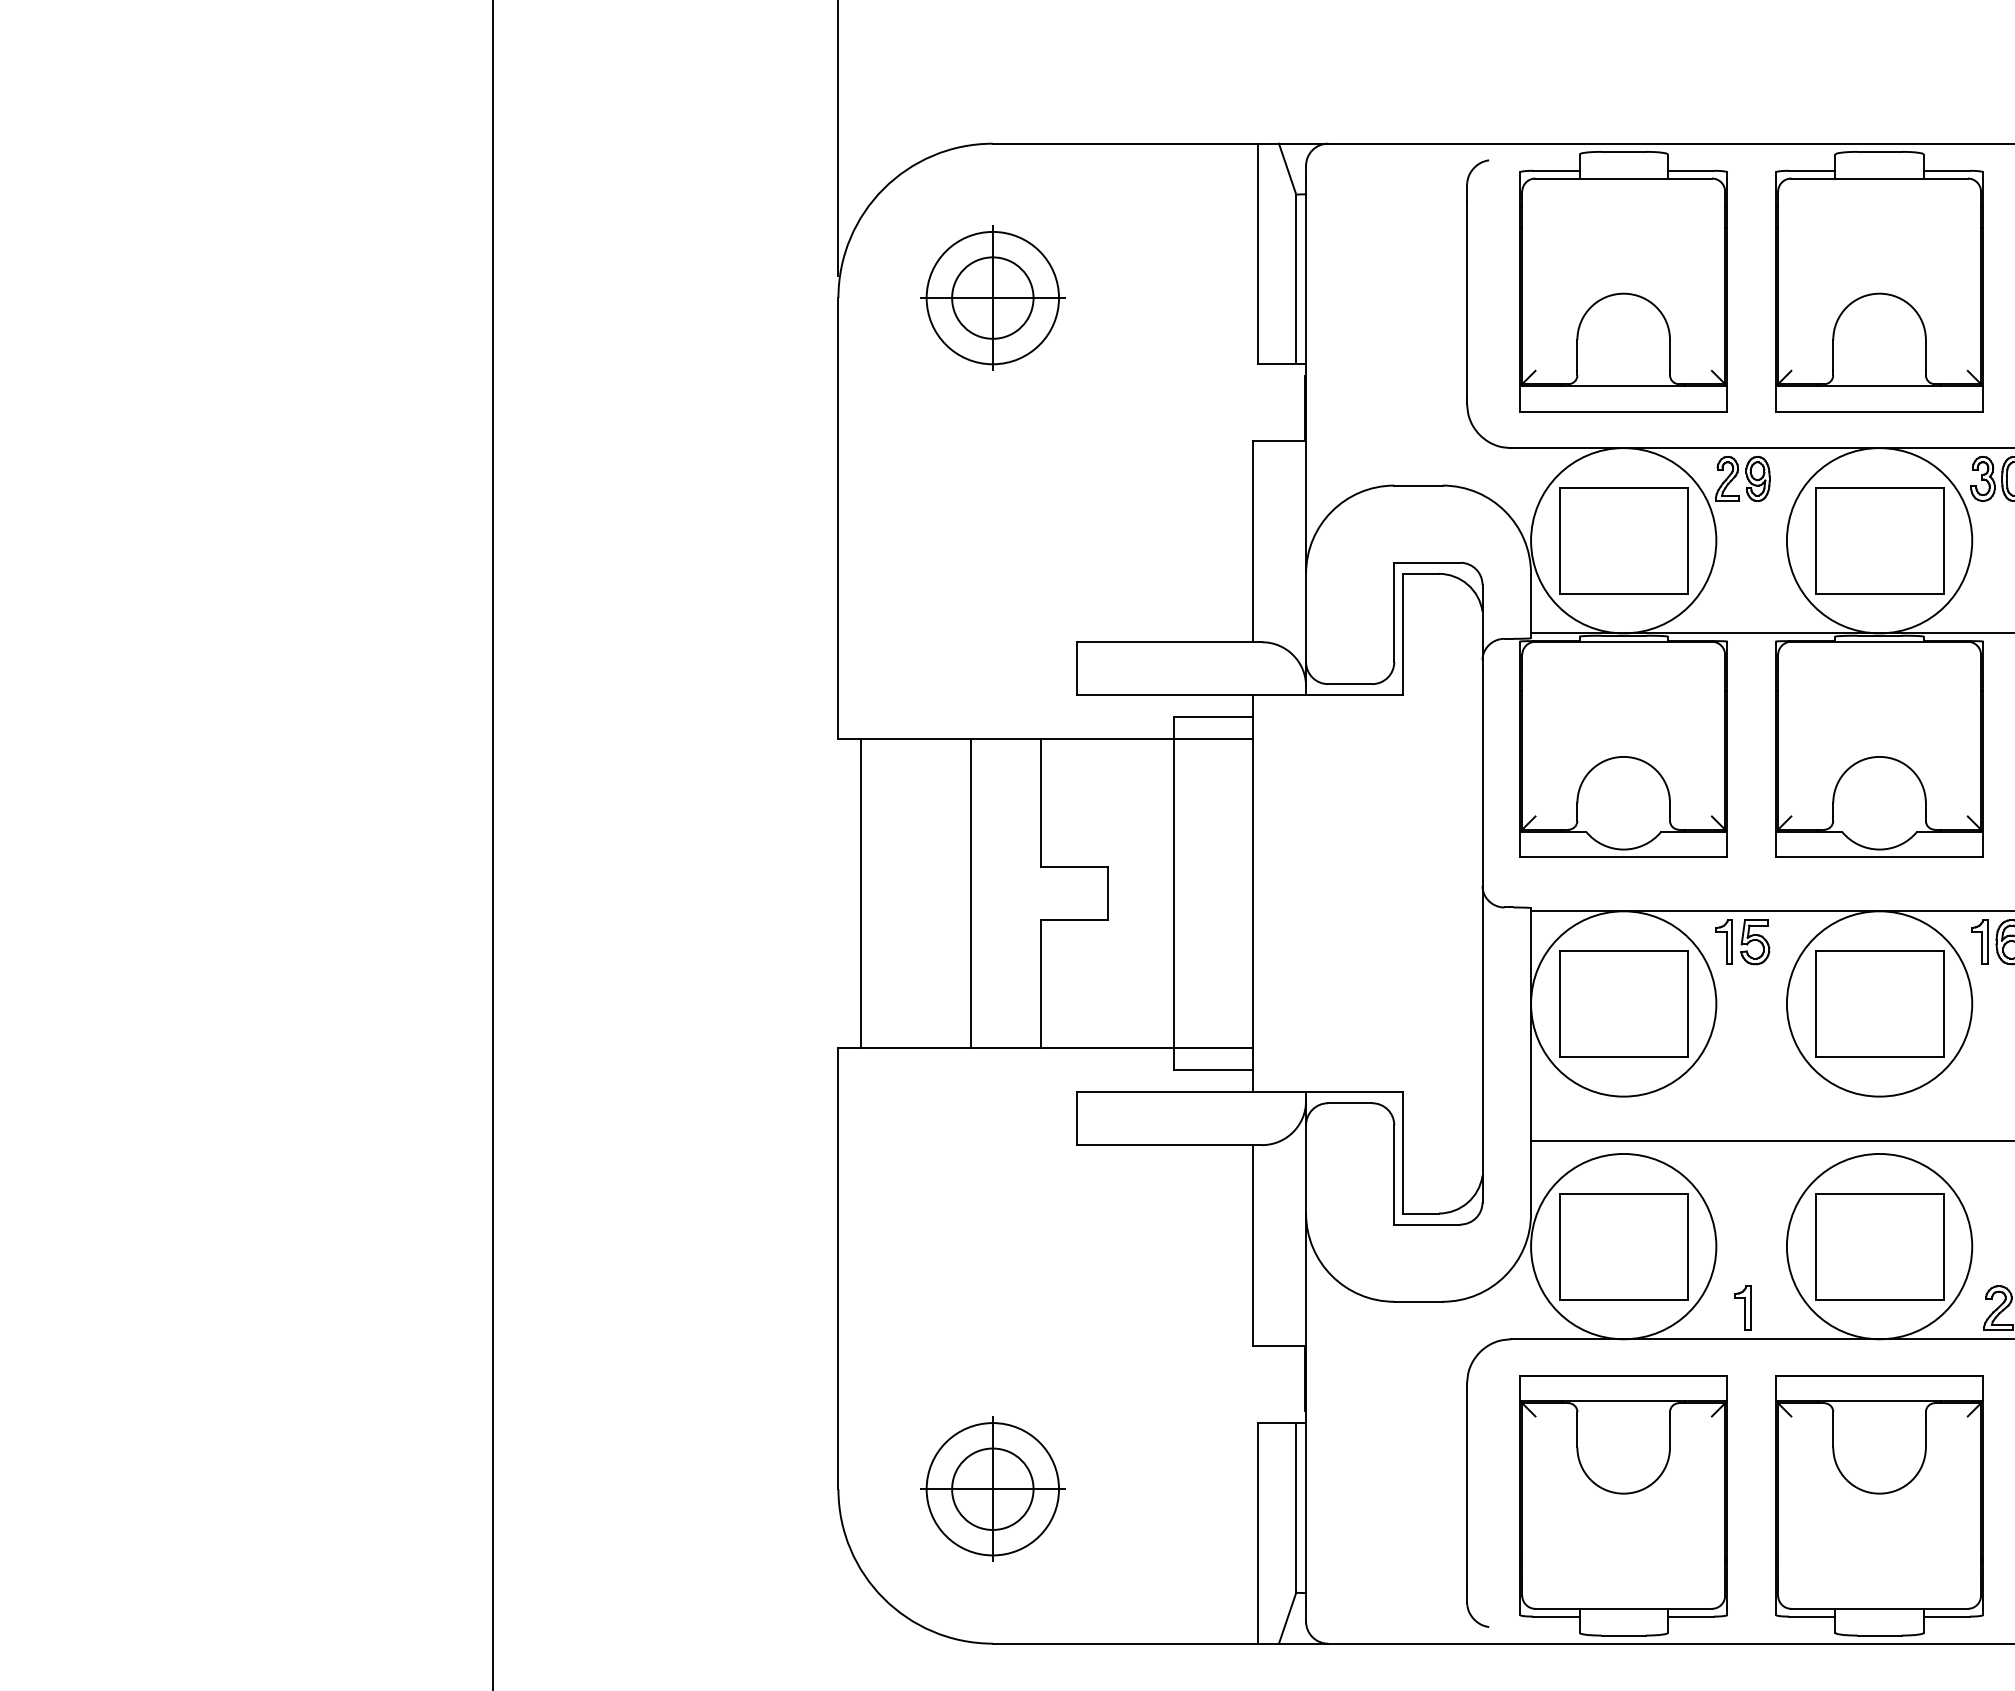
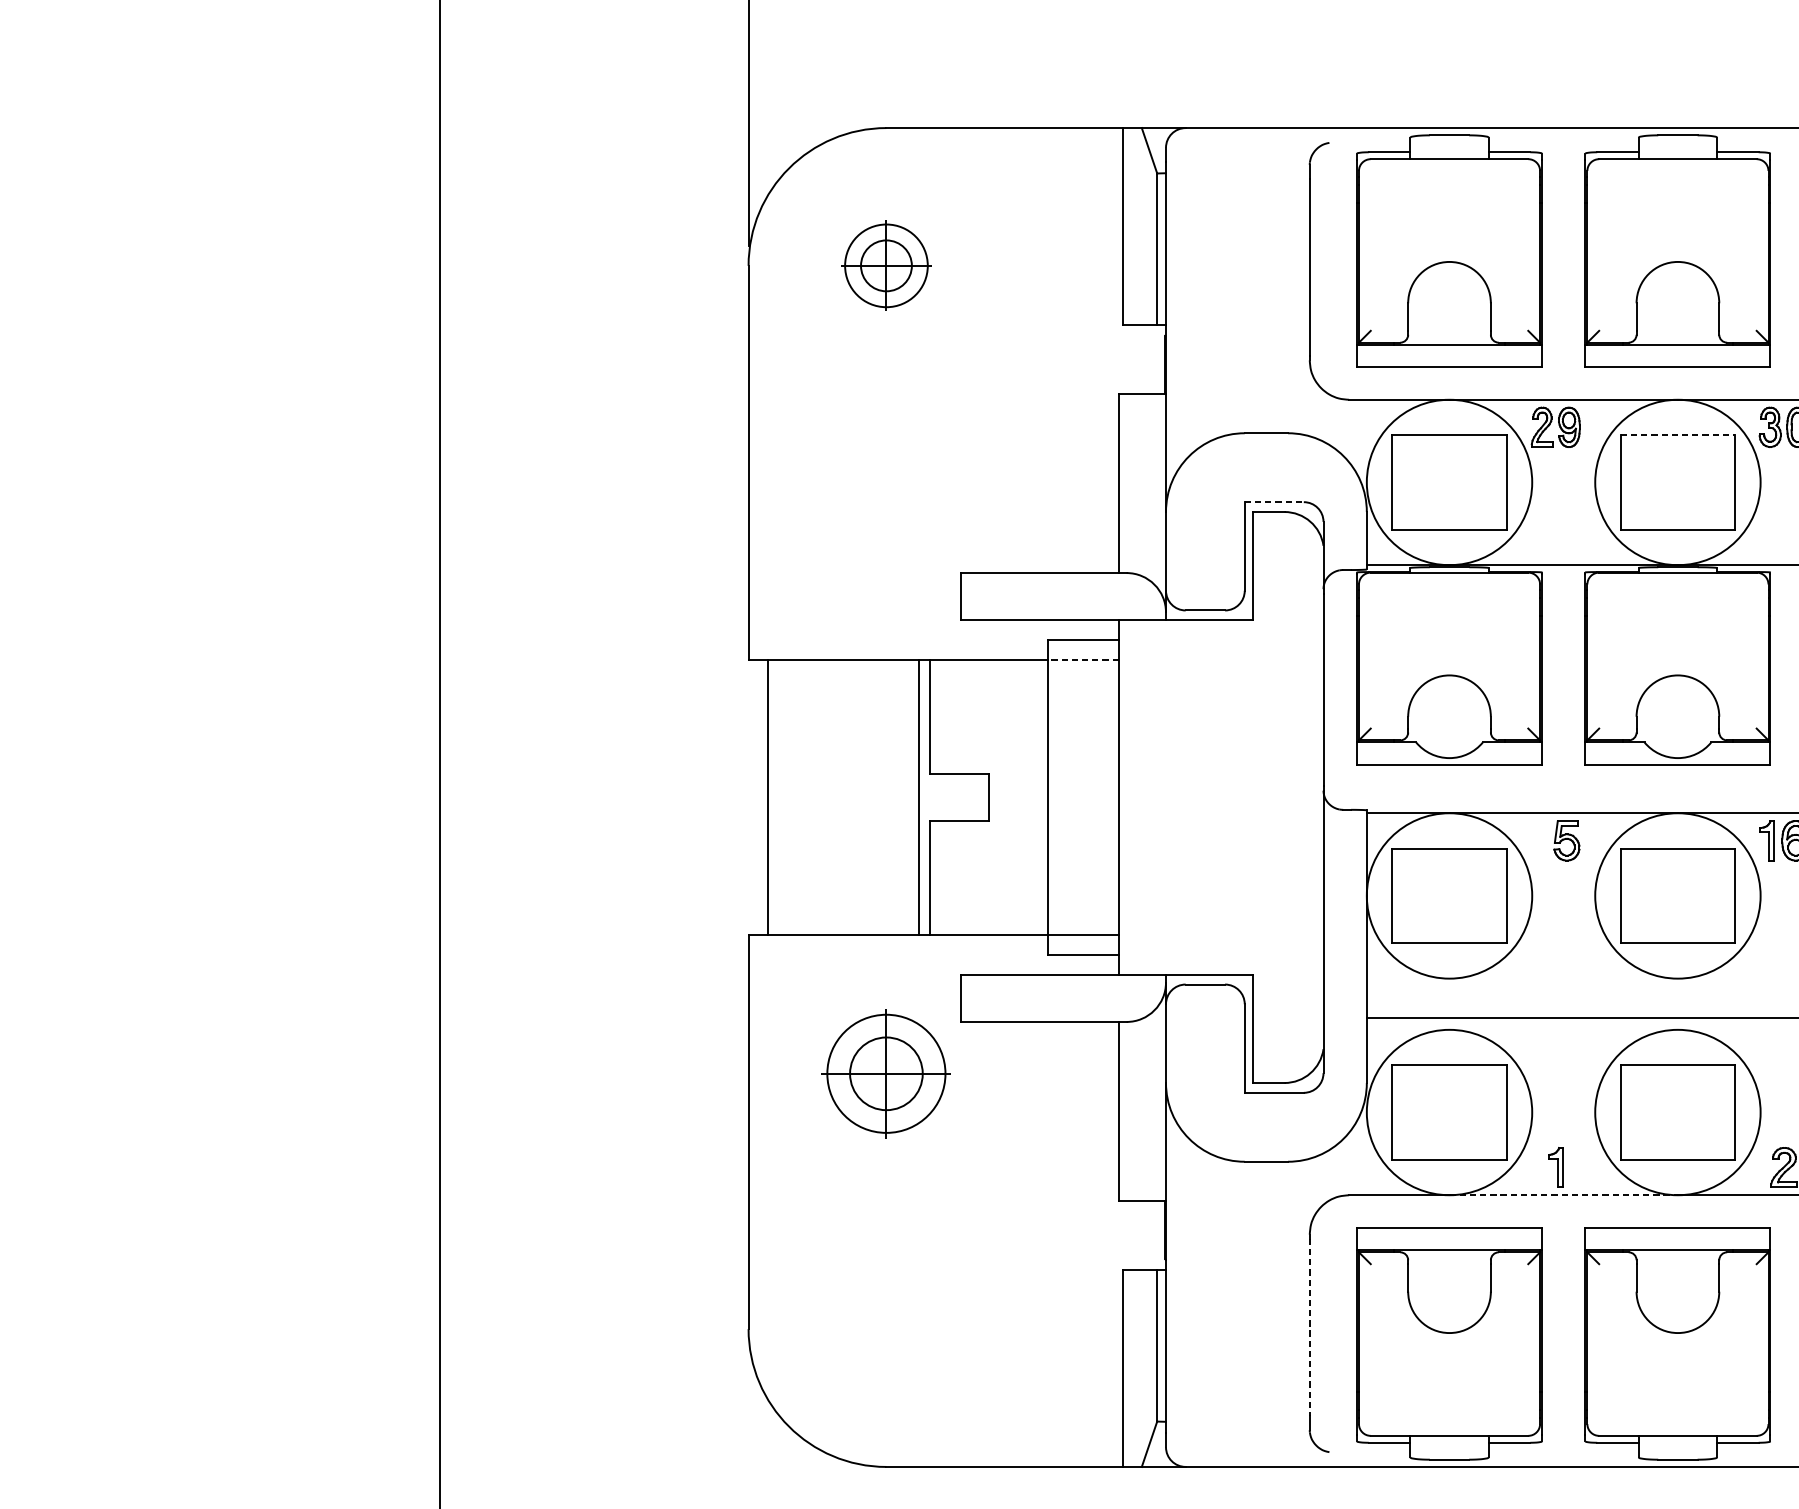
part: (992, 297) -> (886, 265), size x0.7
line: (1879, 487) -> (1677, 434), solid -> dashed
line: (1427, 562) -> (1274, 501), solid -> dashed
line: (1213, 739) -> (1083, 659), solid -> dashed
line: (970, 893) -> (919, 797), moved
part: (1723, 941) -> (1538, 840), removed
line: (1751, 1339) -> (1563, 1195), solid -> dashed
line: (1467, 1487) -> (1310, 1327), solid -> dashed
part: (992, 1488) -> (886, 1073), moved

